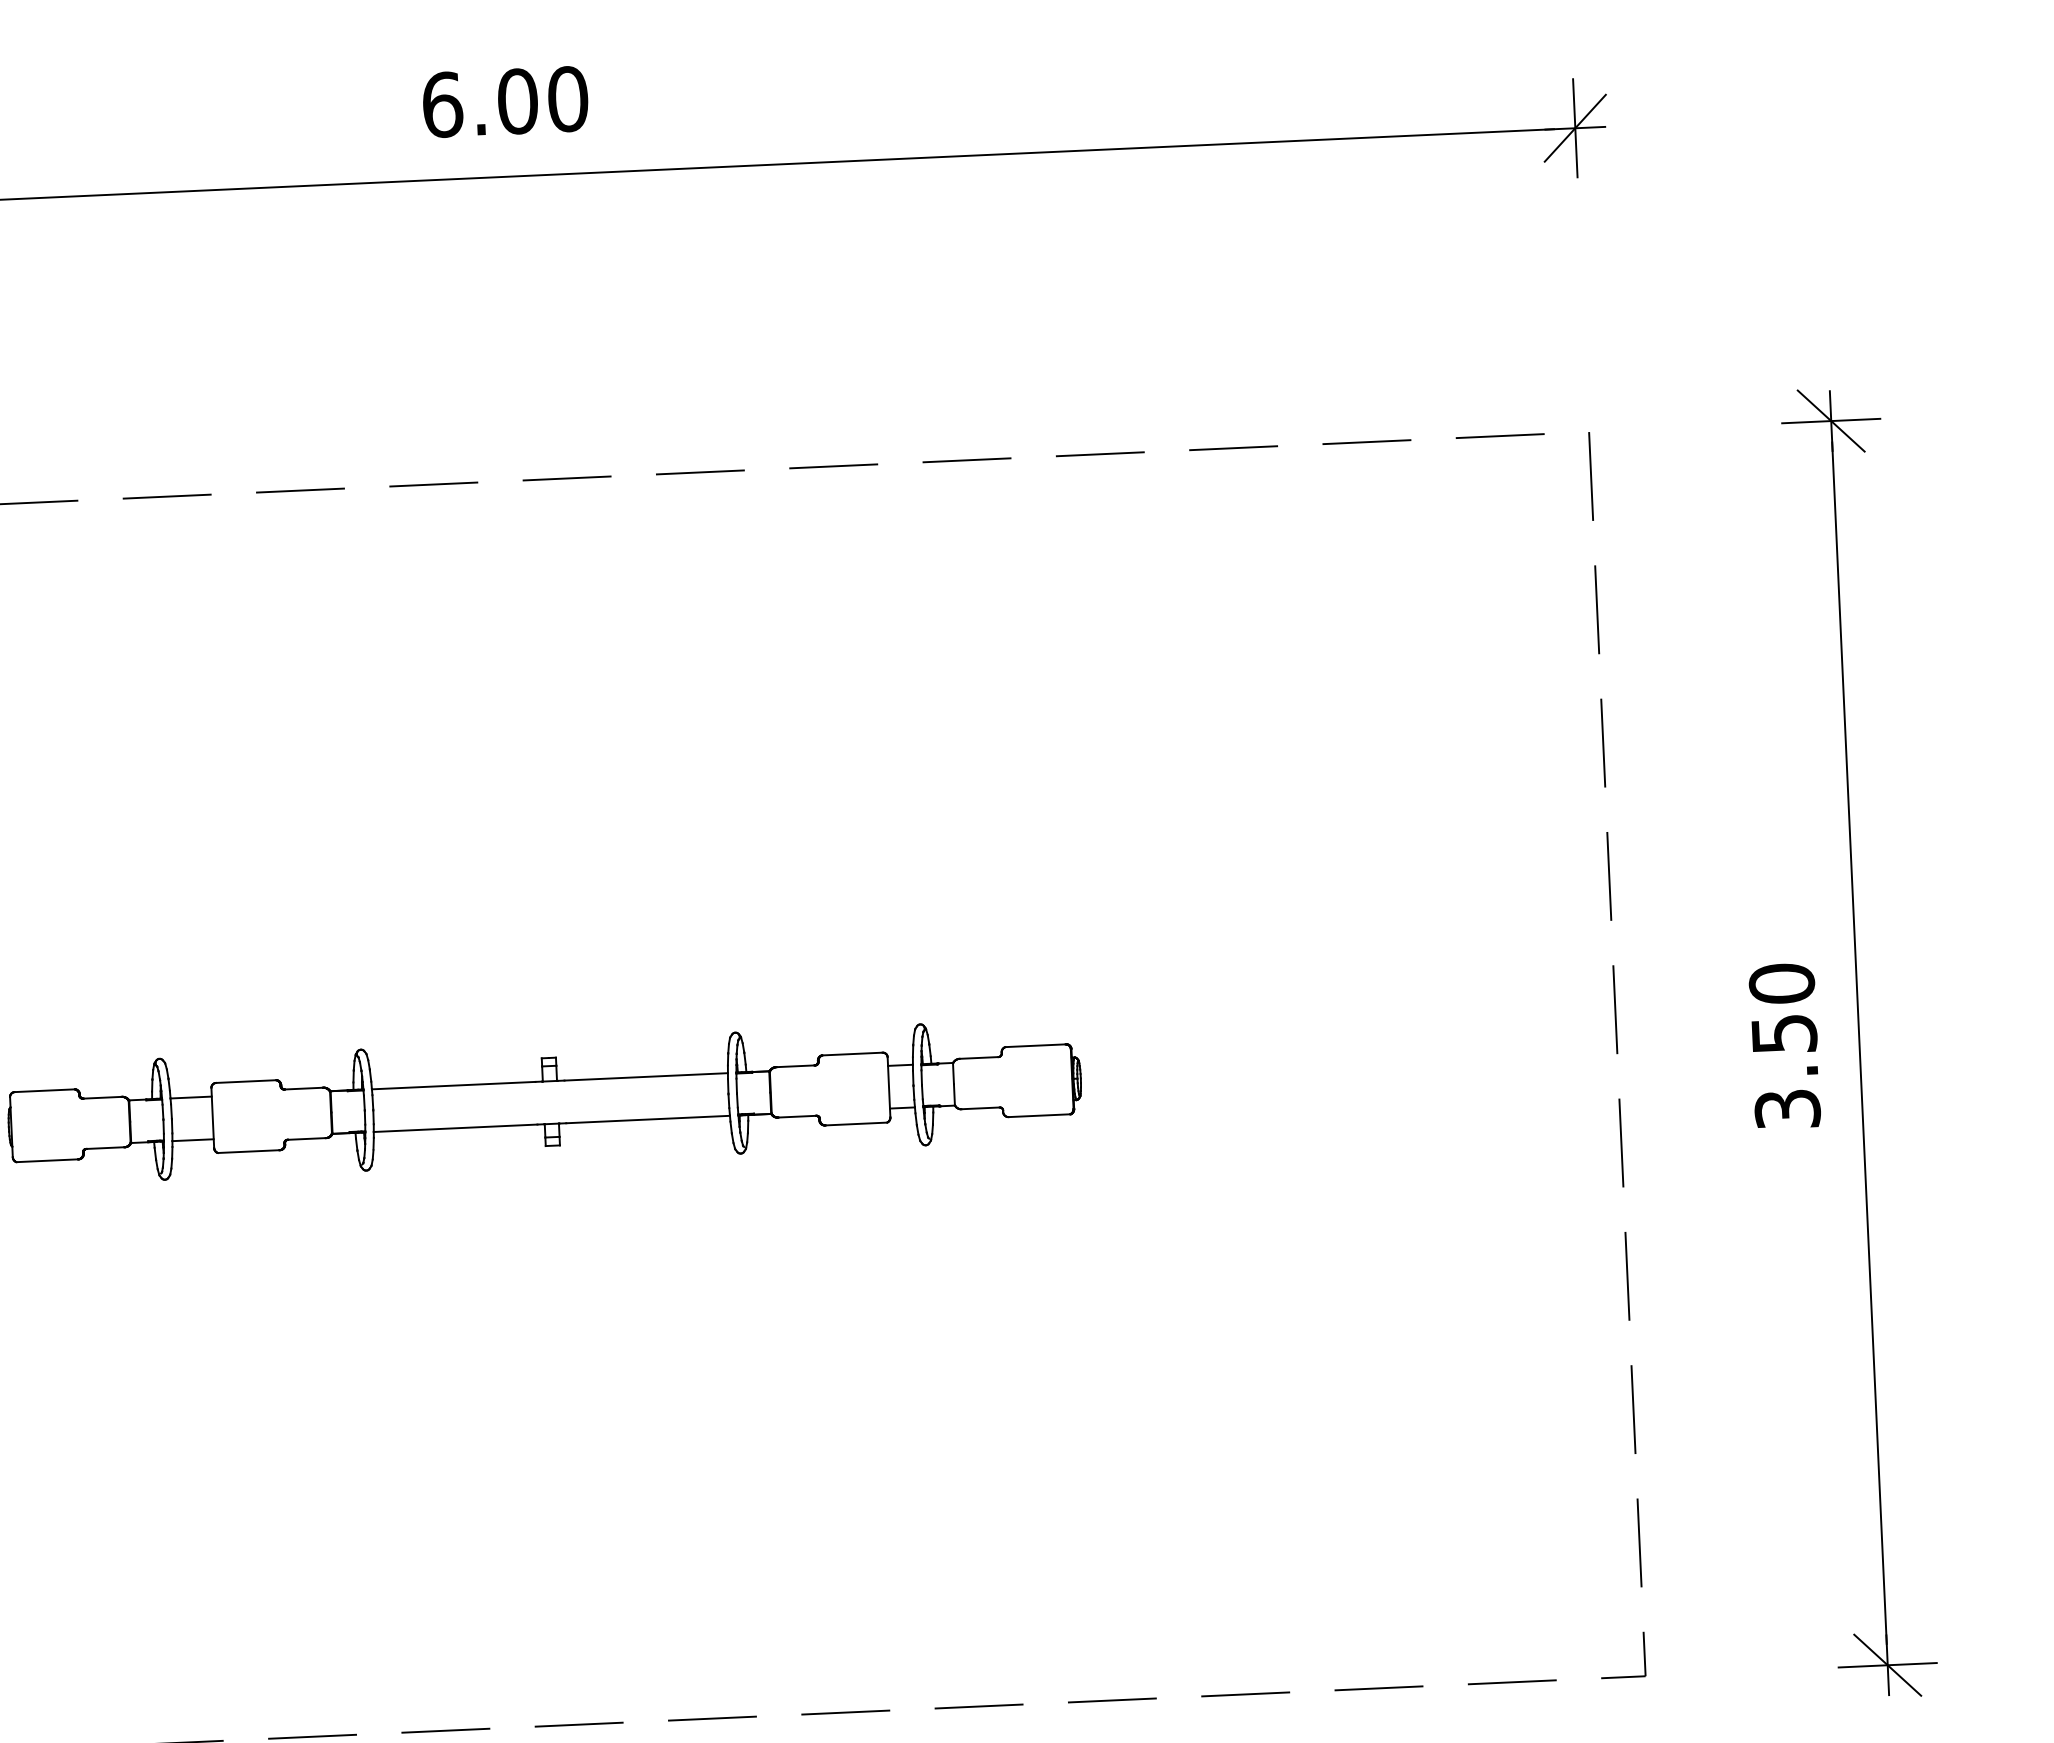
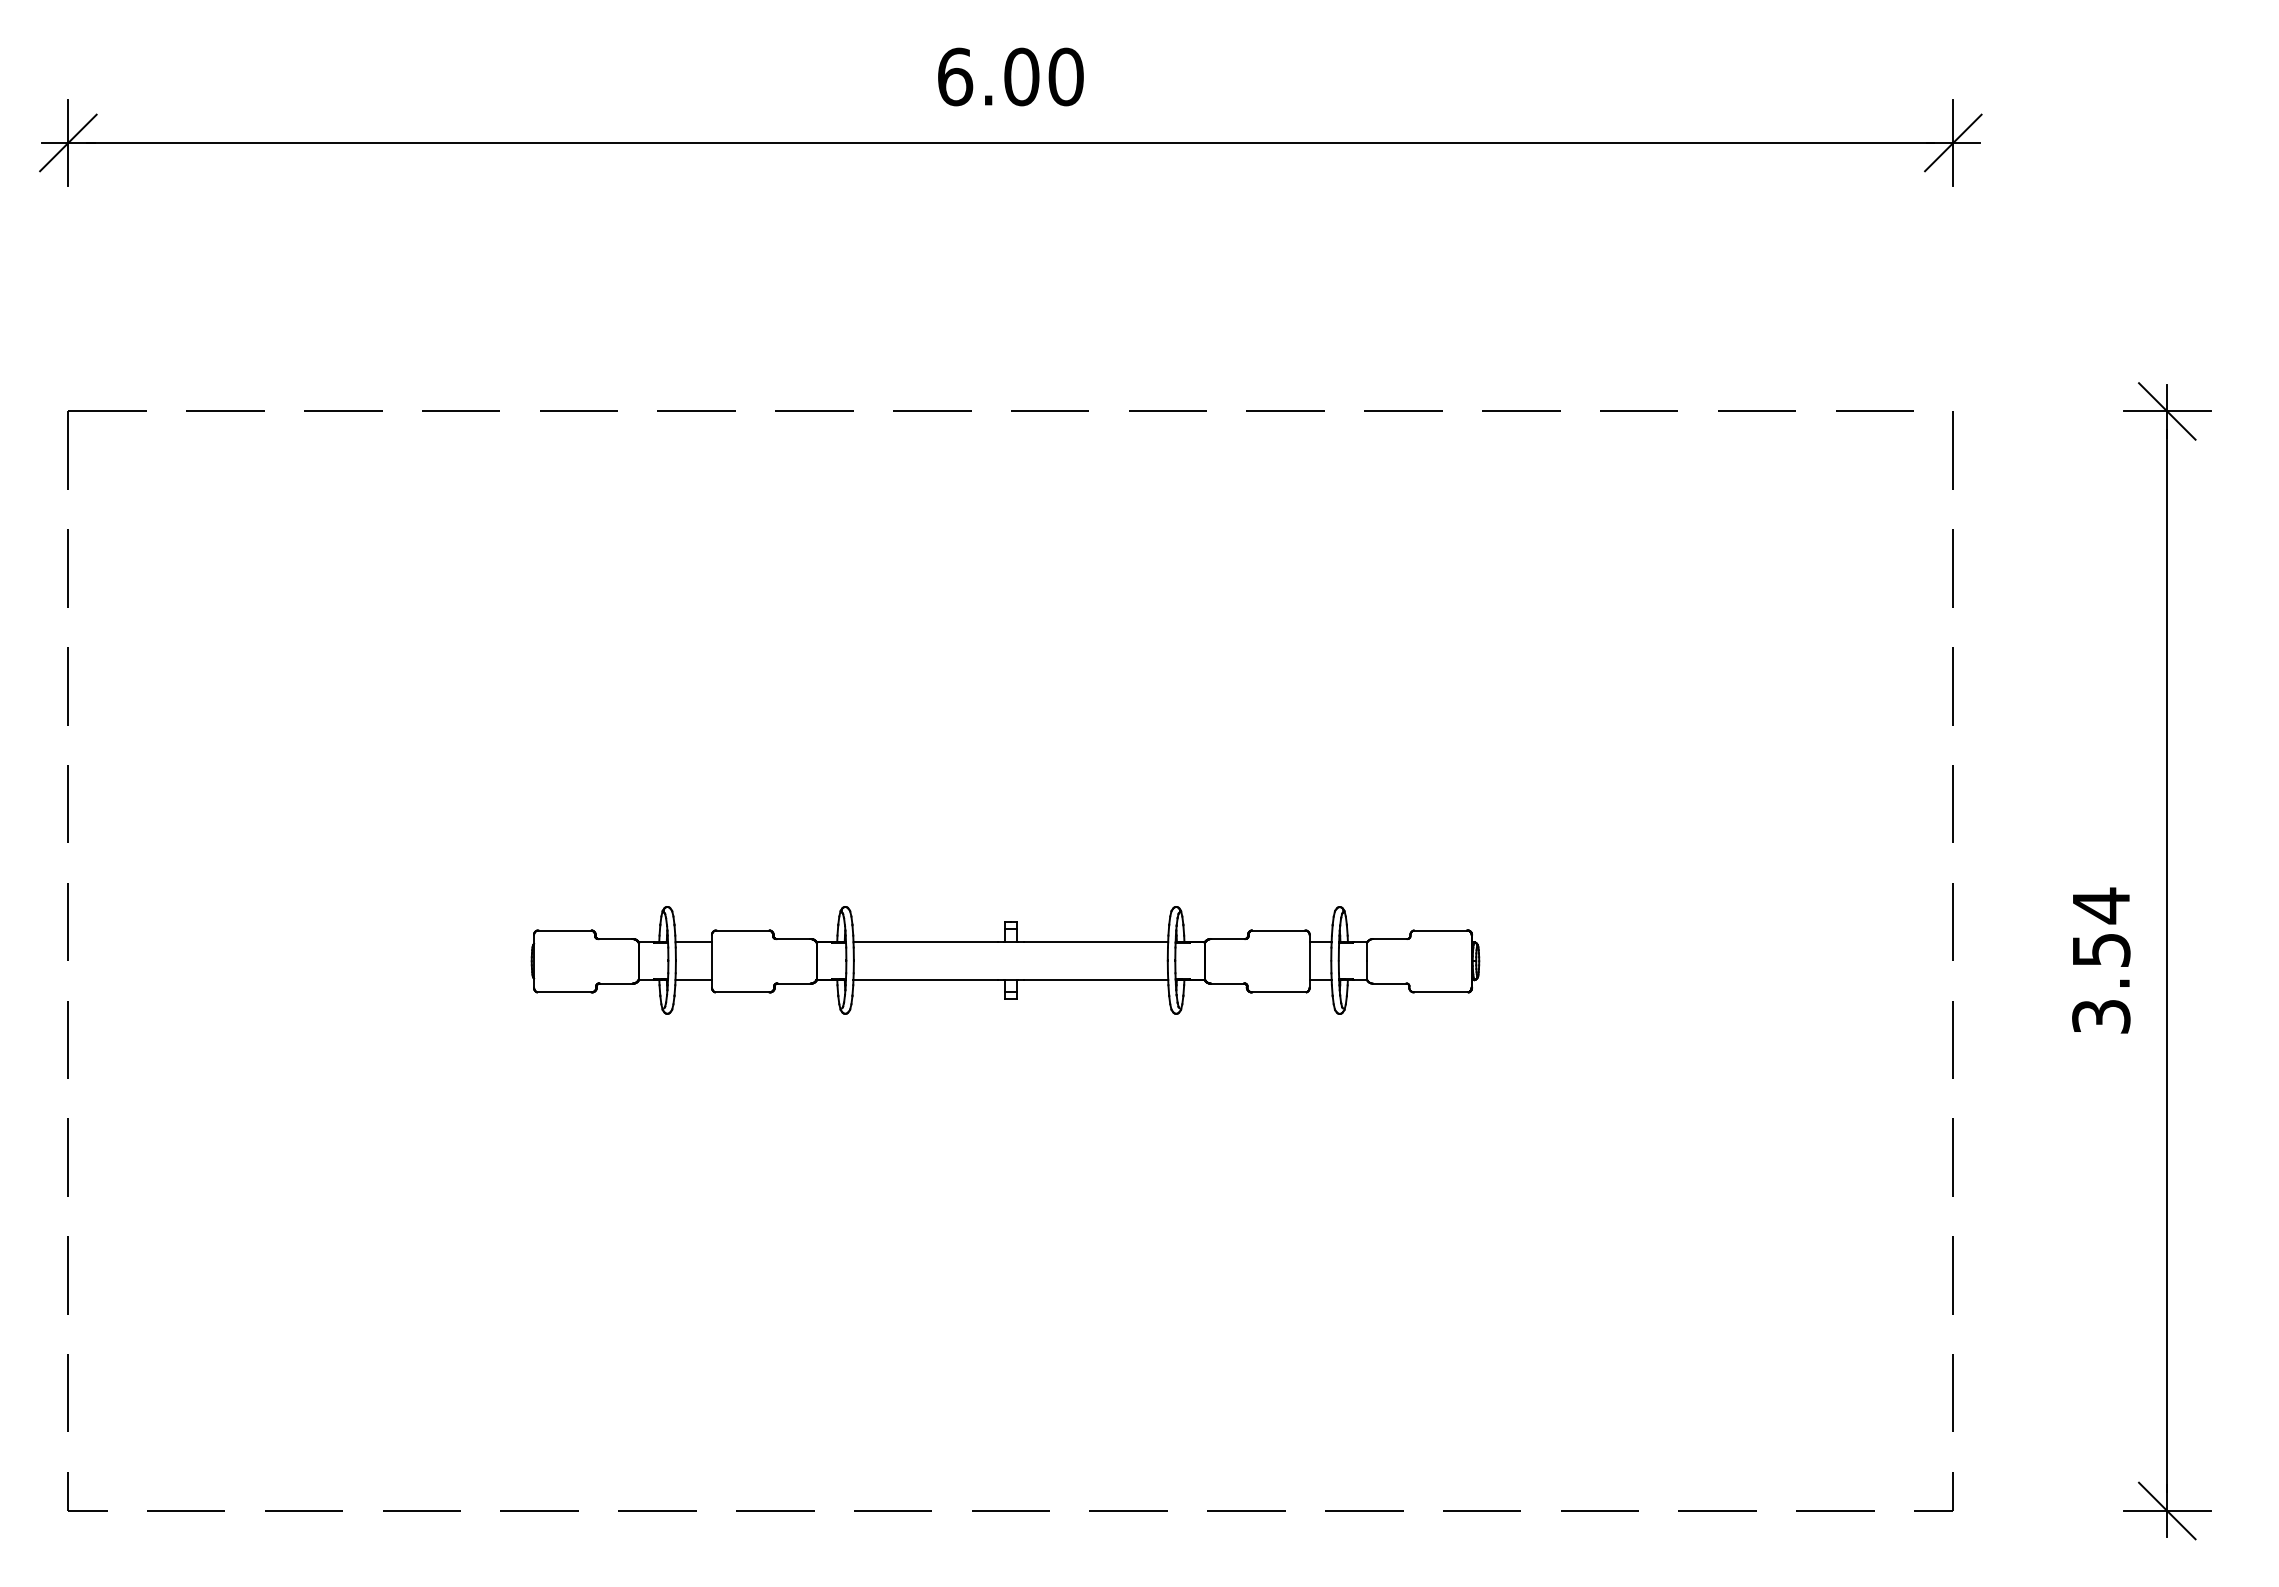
text: (1782, 983) -> (2101, 905), 3.50 -> 3.54

